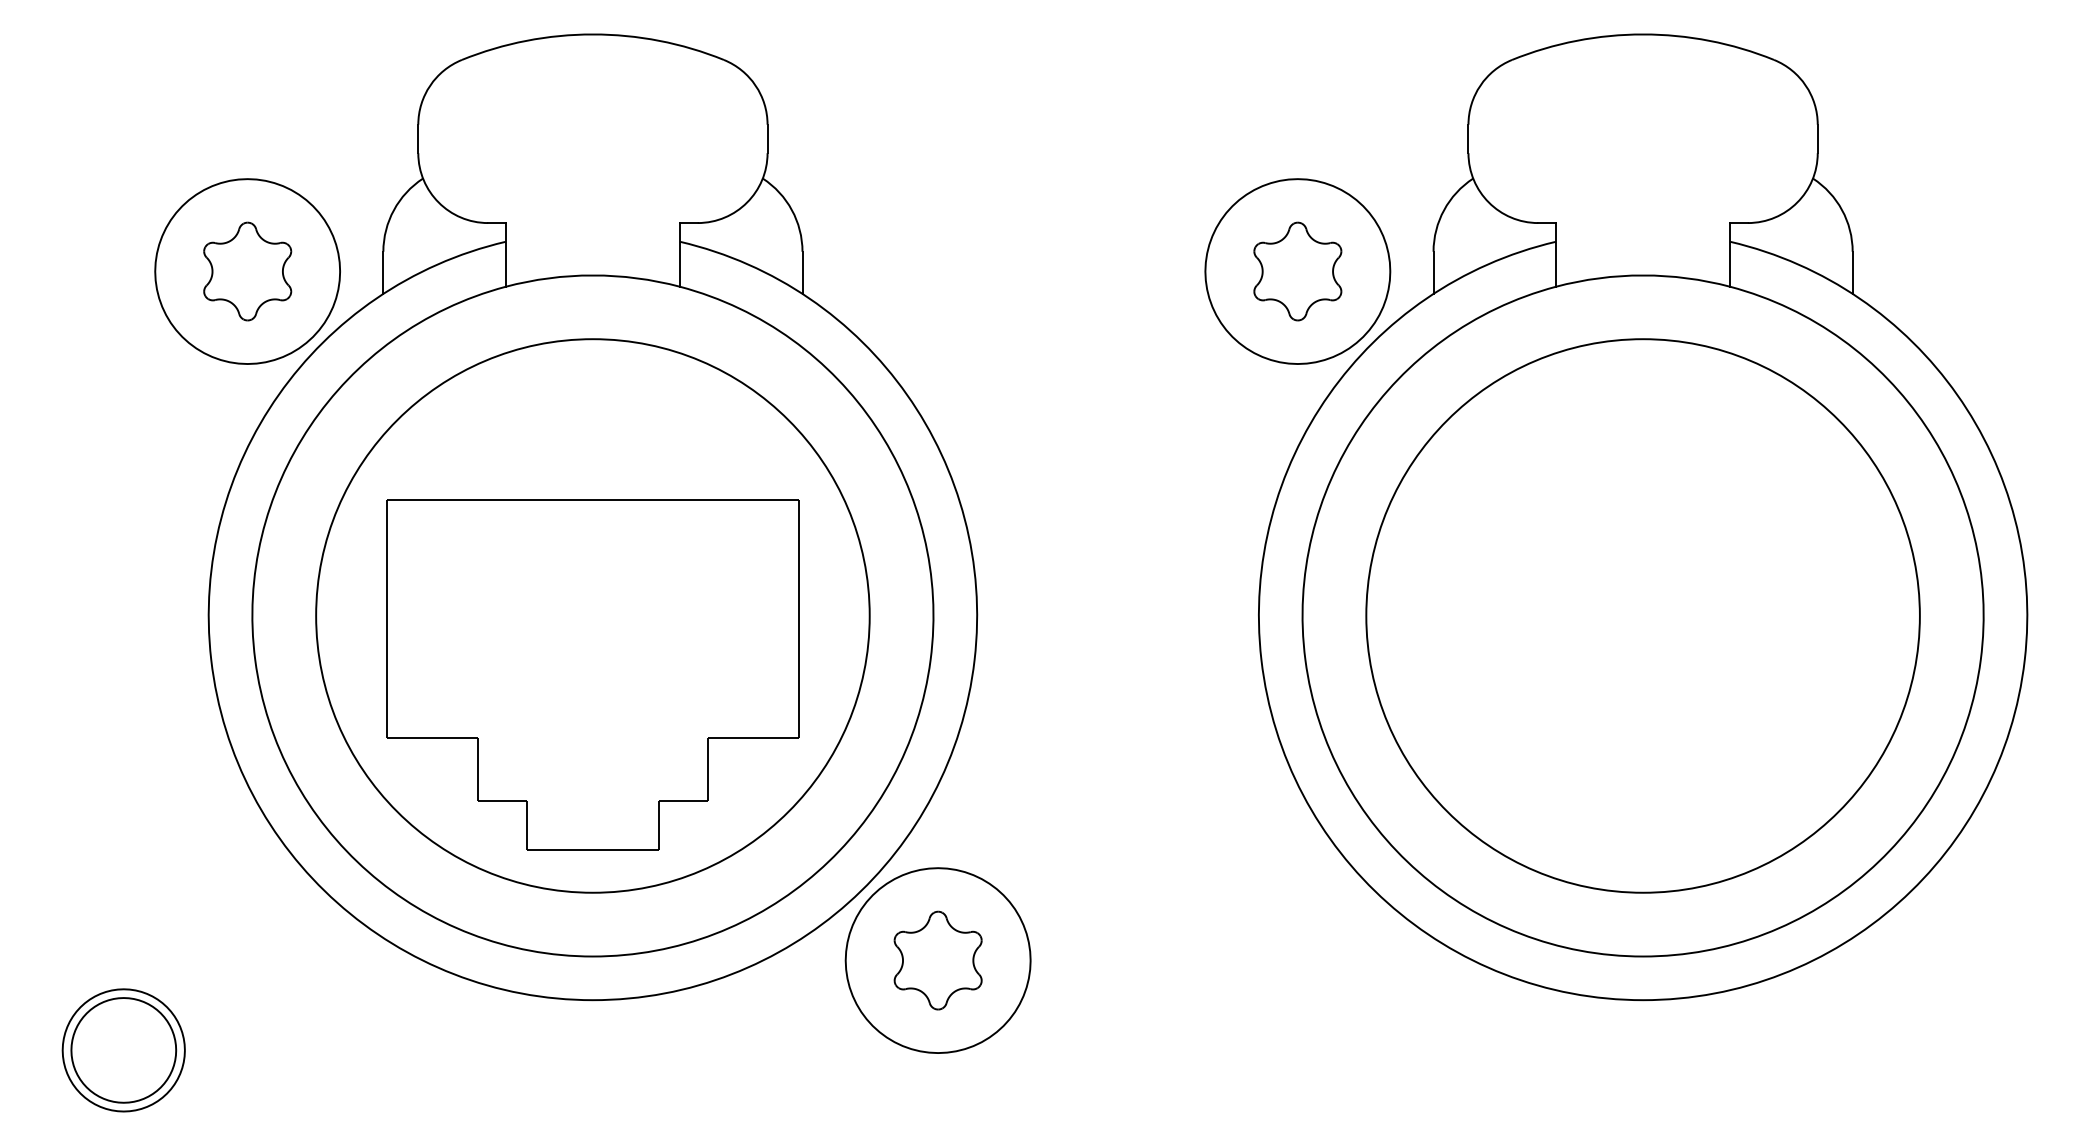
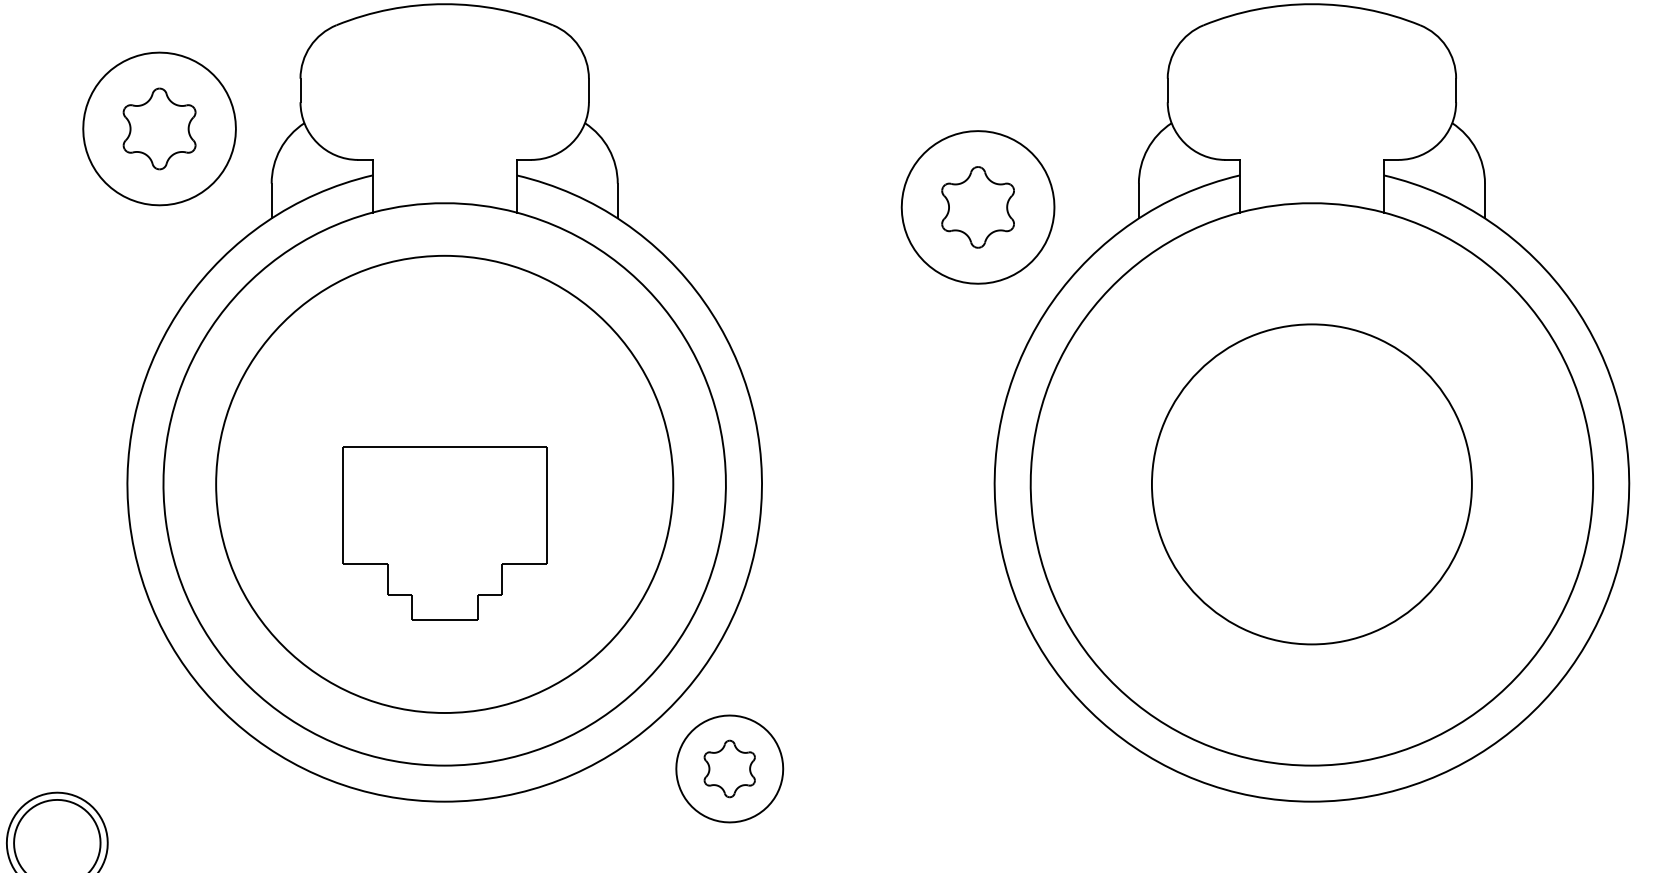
part: (247, 271) -> (159, 128), moved
part: (1297, 271) -> (977, 207), moved
circle: (1642, 615) -> (1311, 484), size x0.7
part: (592, 674) -> (444, 532), size x0.6
part: (937, 960) -> (729, 768), size x0.7

